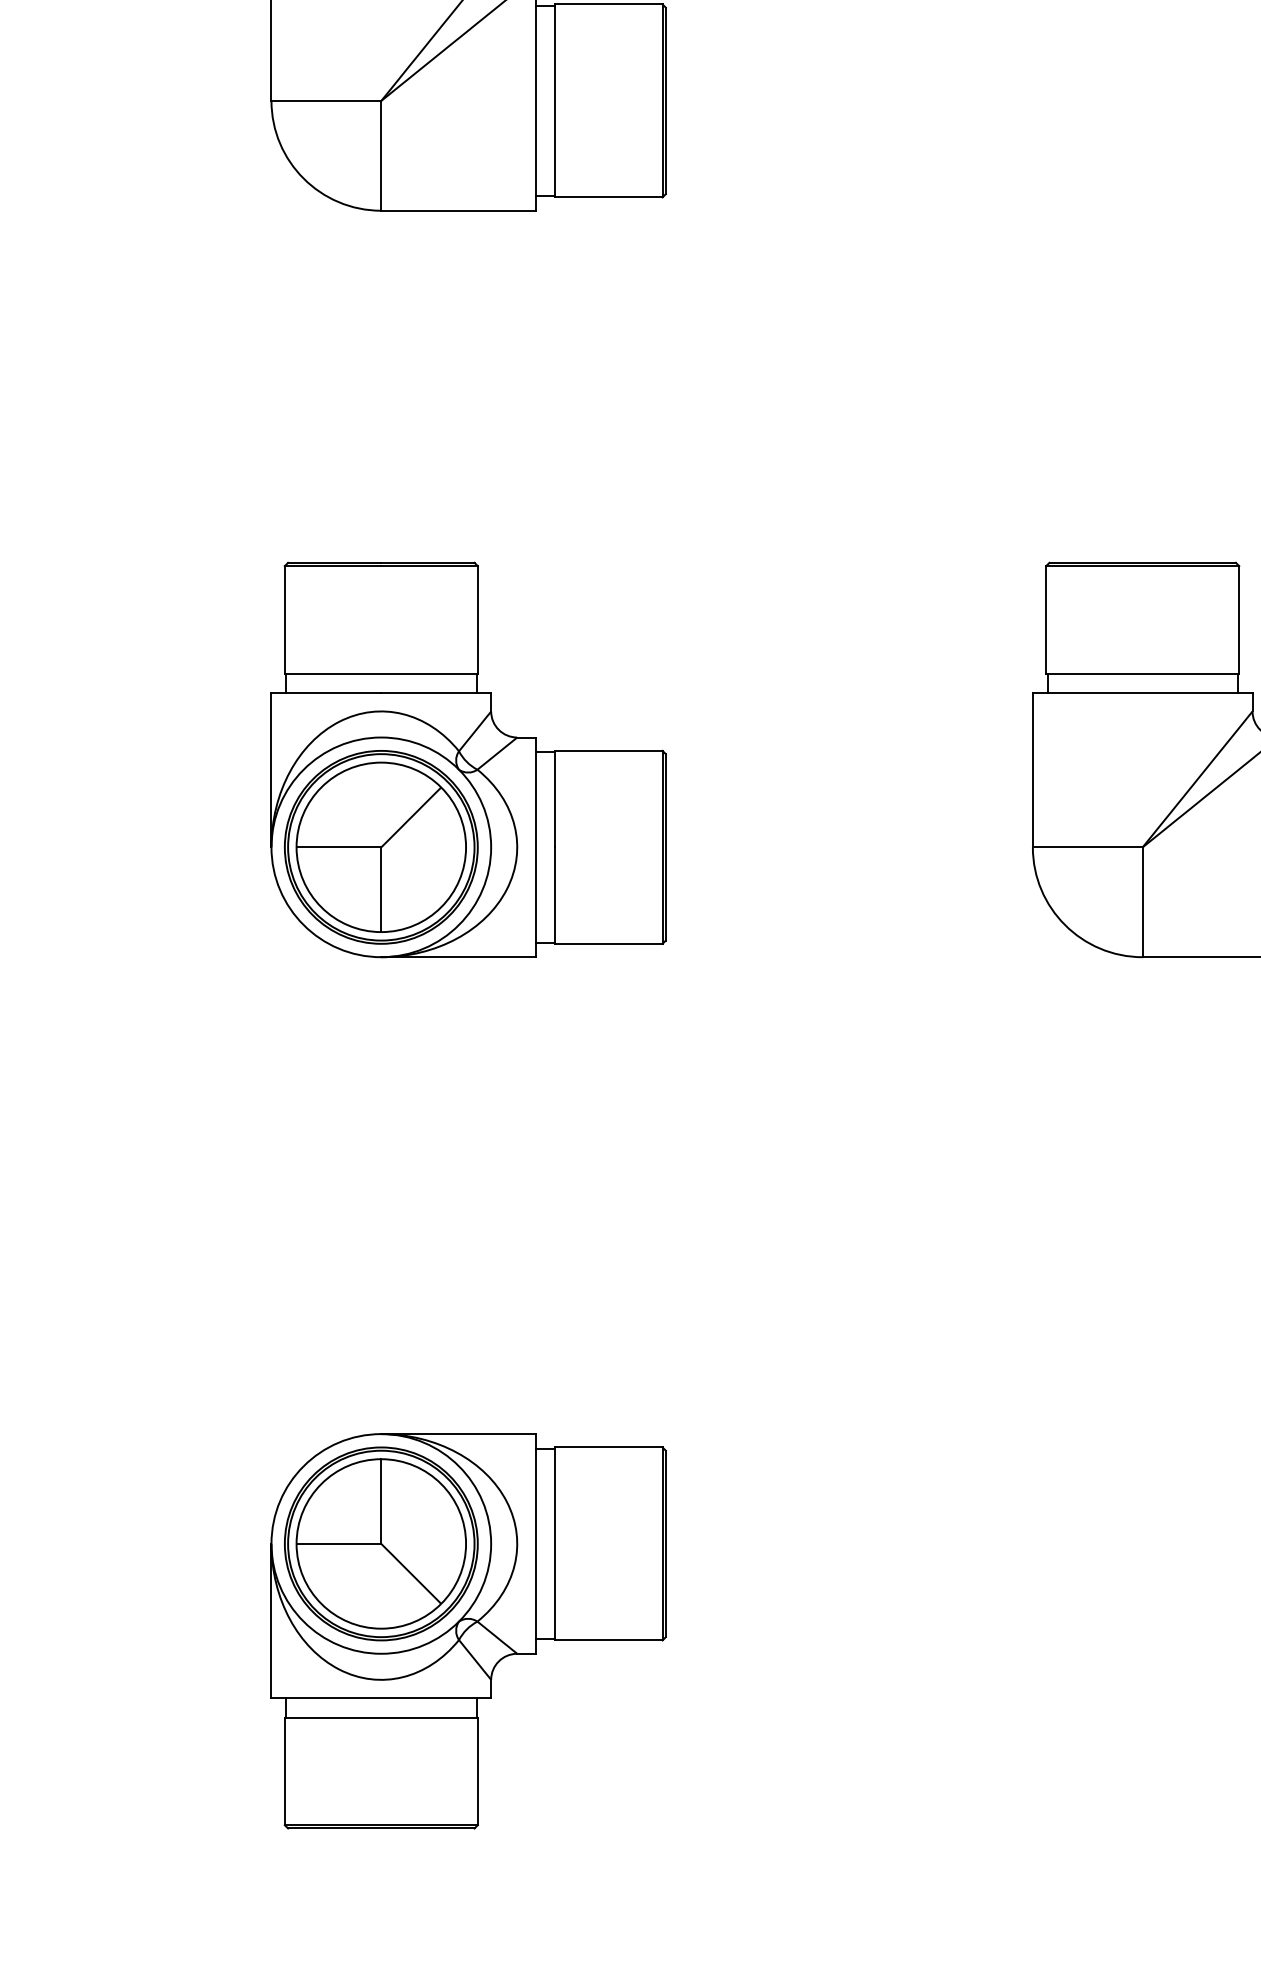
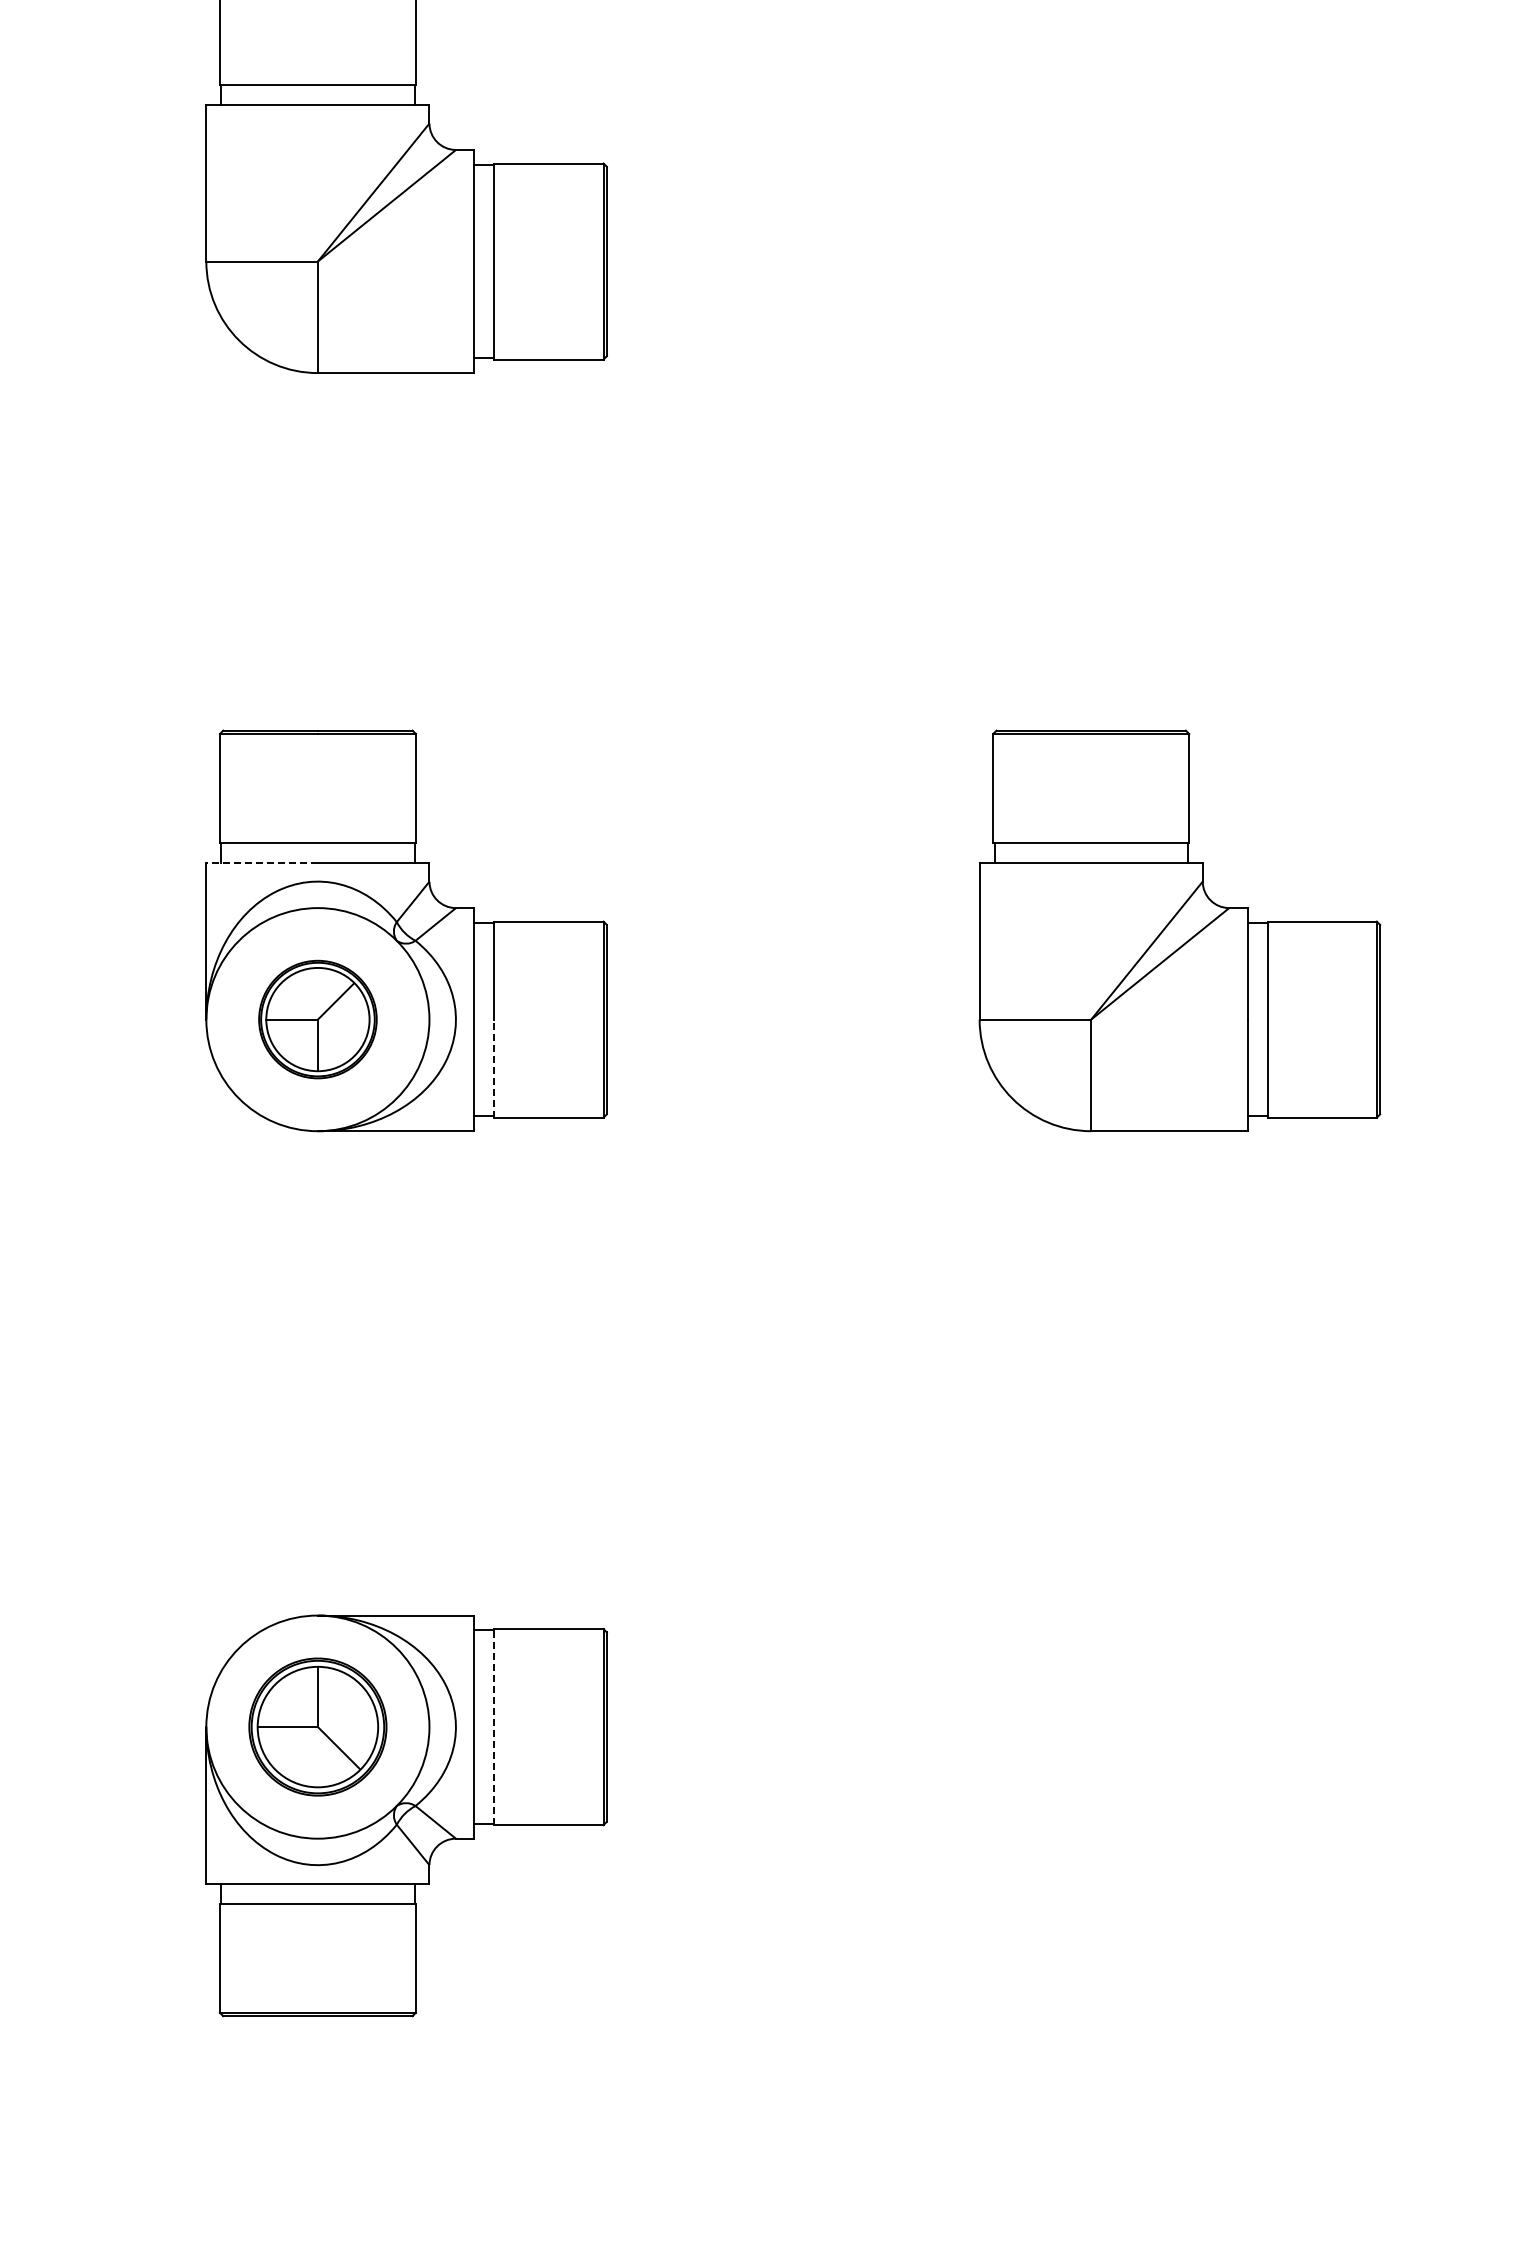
line: (326, 693) -> (262, 863), solid -> dashed
part: (380, 847) -> (317, 1019), size x0.6
line: (555, 895) -> (494, 1068), solid -> dashed
part: (380, 1543) -> (317, 1726), size x0.7
line: (555, 1544) -> (494, 1727), solid -> dashed

